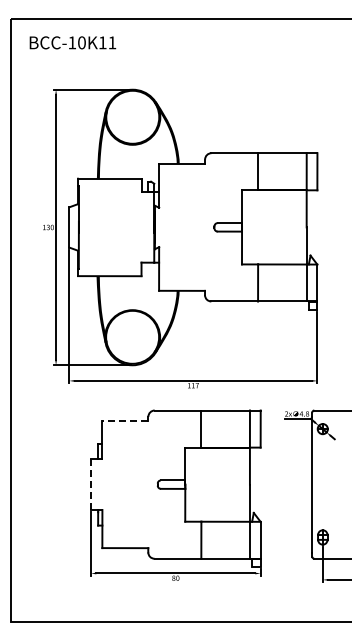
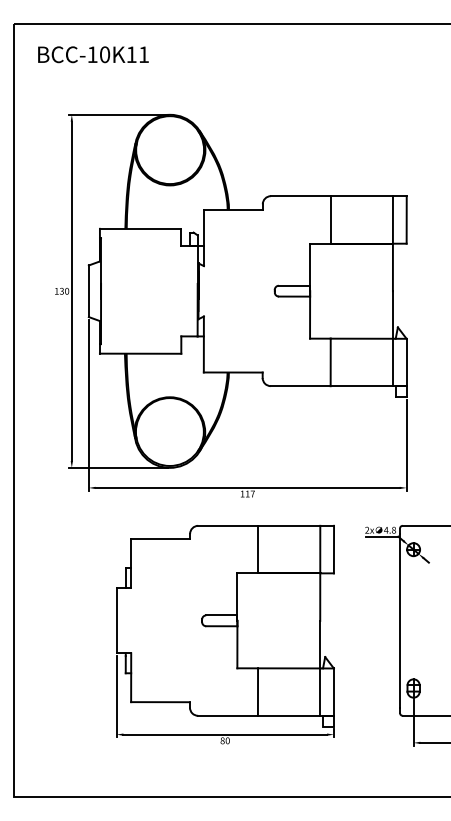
line: (125, 421) -> (160, 539), dashed -> solid
line: (91, 485) -> (117, 621), dashed -> solid

